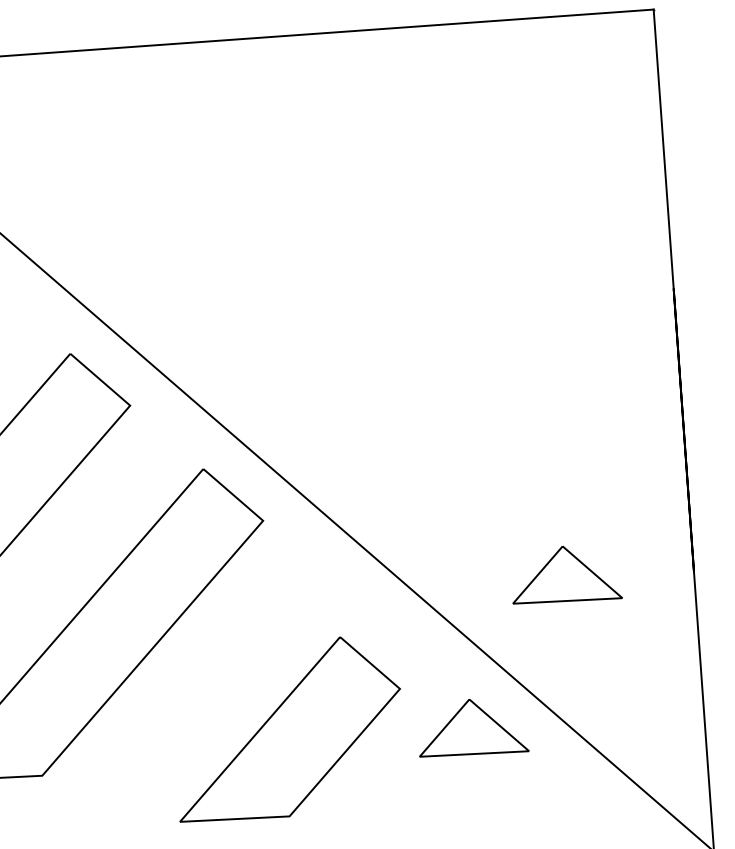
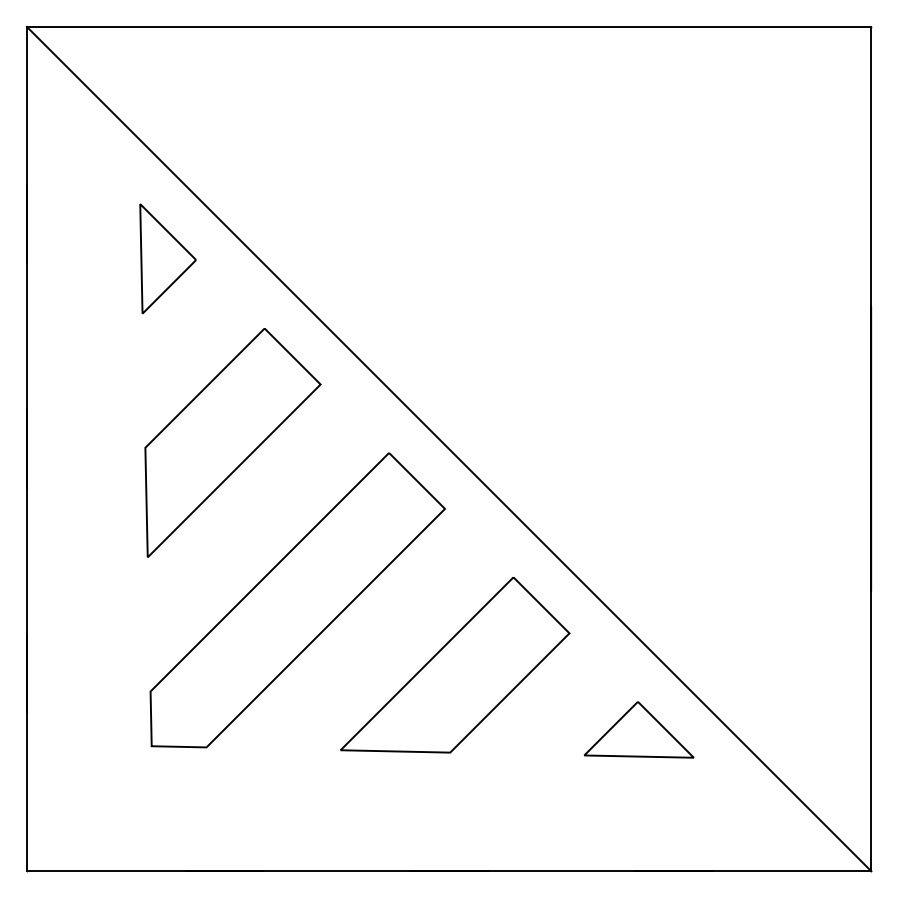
part: (565, 573) -> (742, 583), removed
part: (288, 729) -> (455, 665), moved

